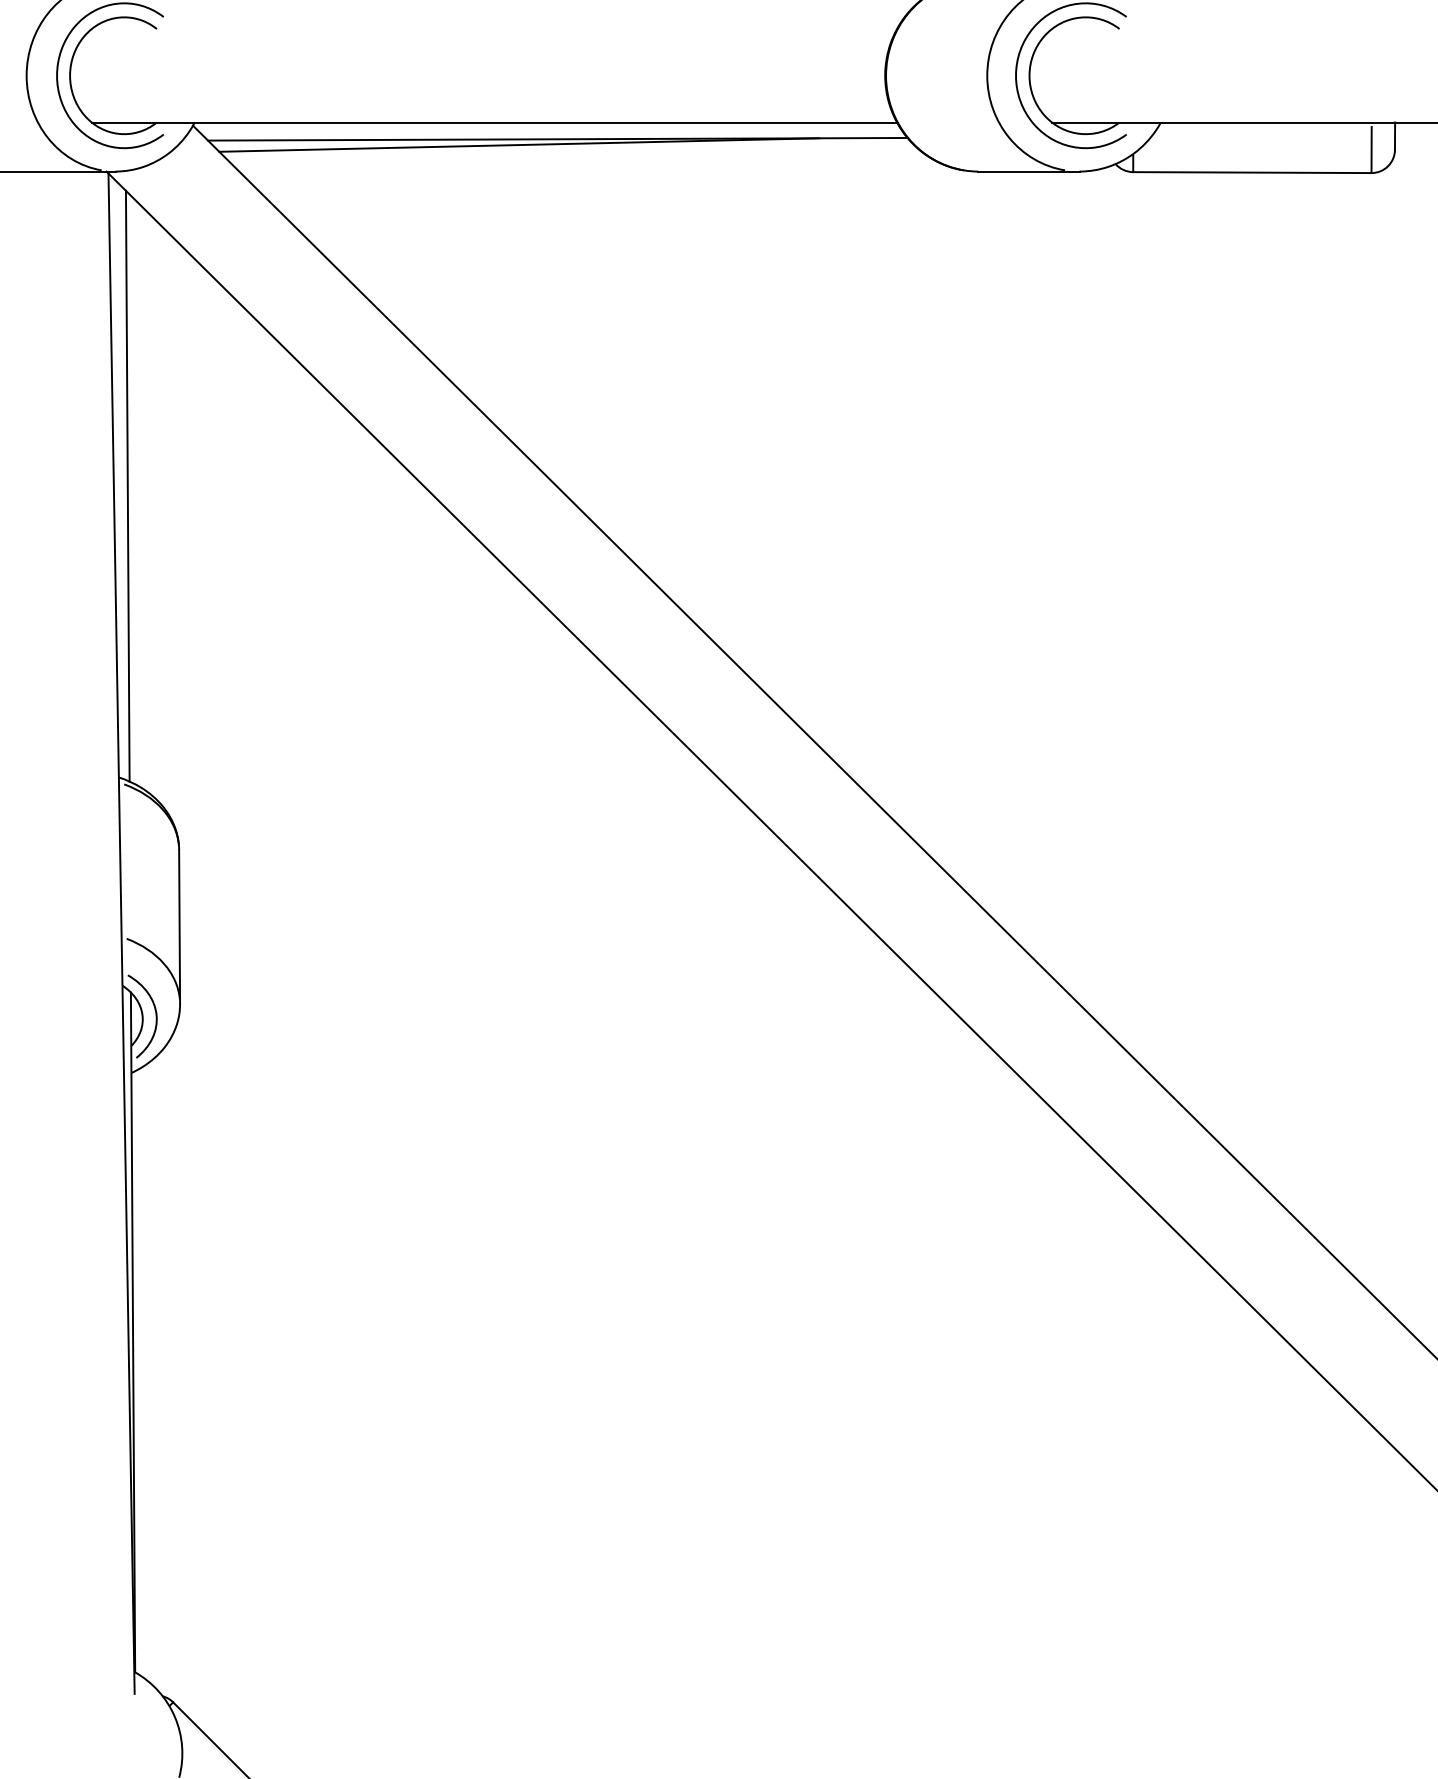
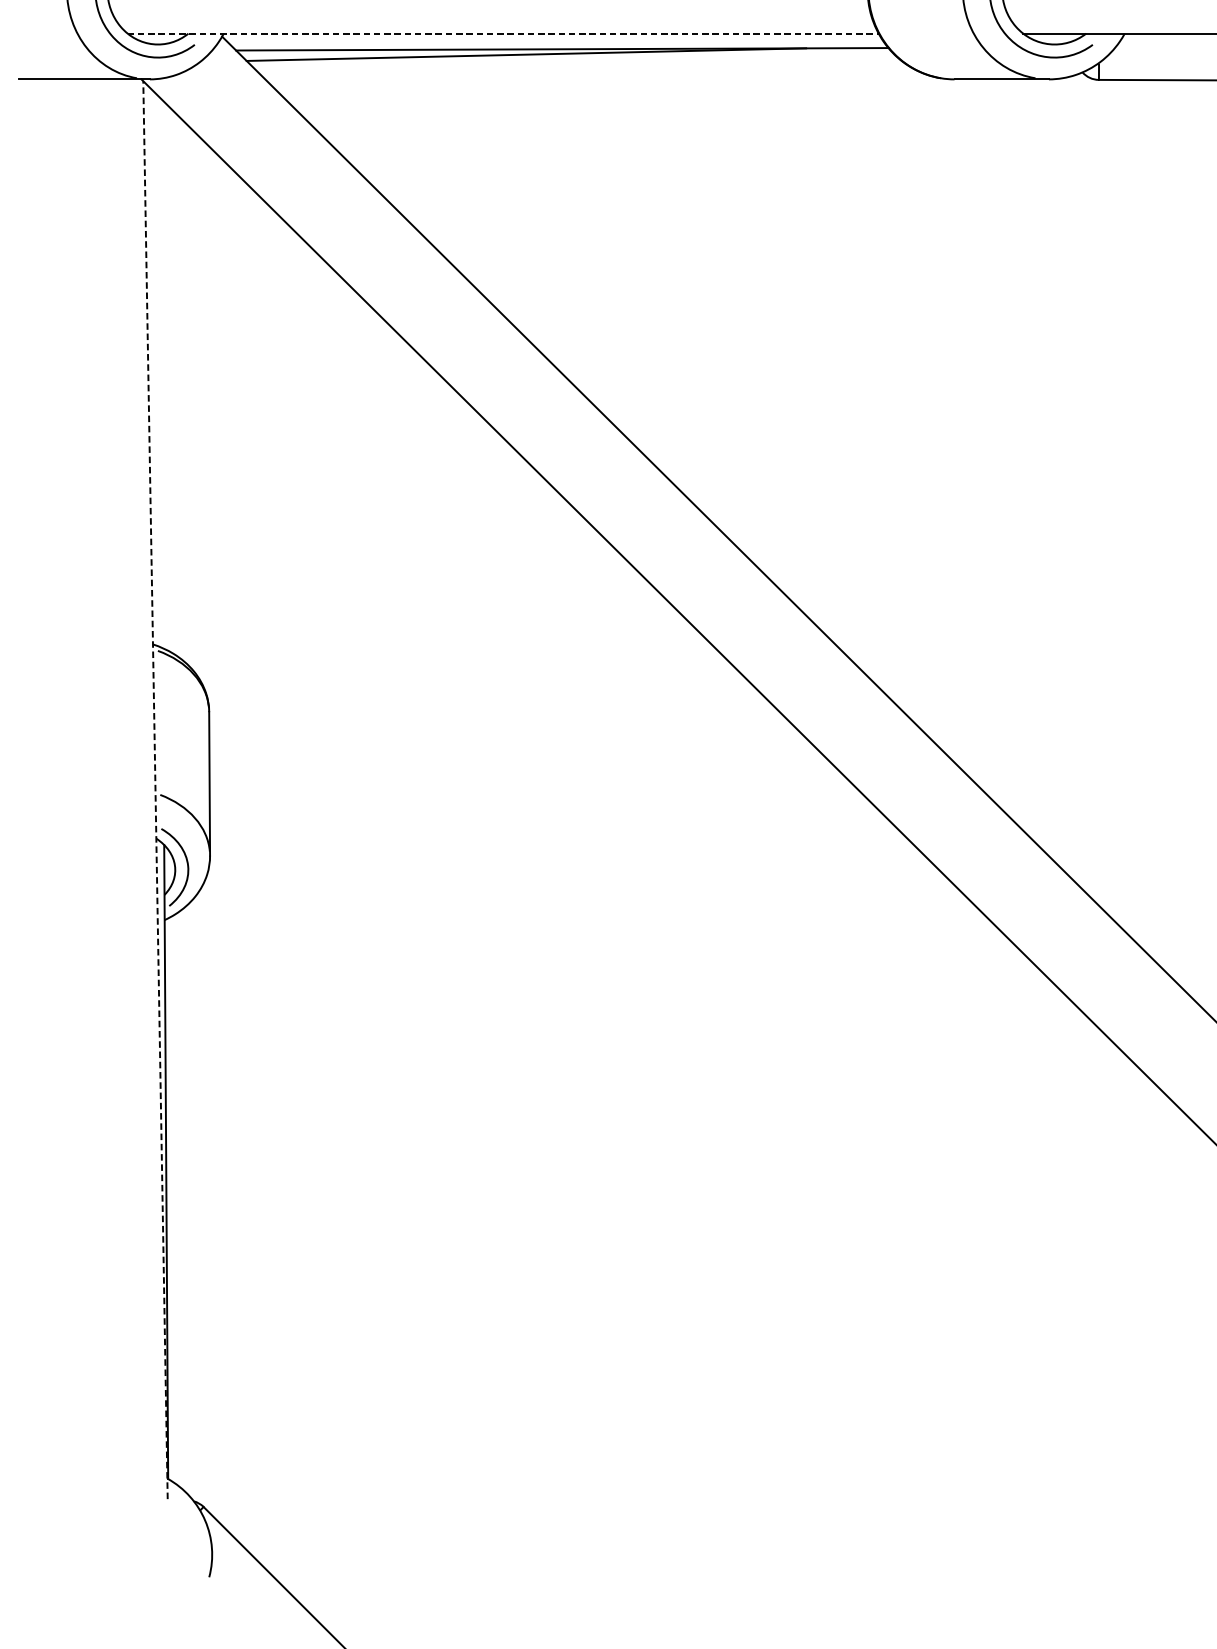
line: (494, 122) -> (503, 33), solid -> dashed
line: (127, 485) -> (161, 372), removed
line: (121, 933) -> (155, 789), solid -> dashed

